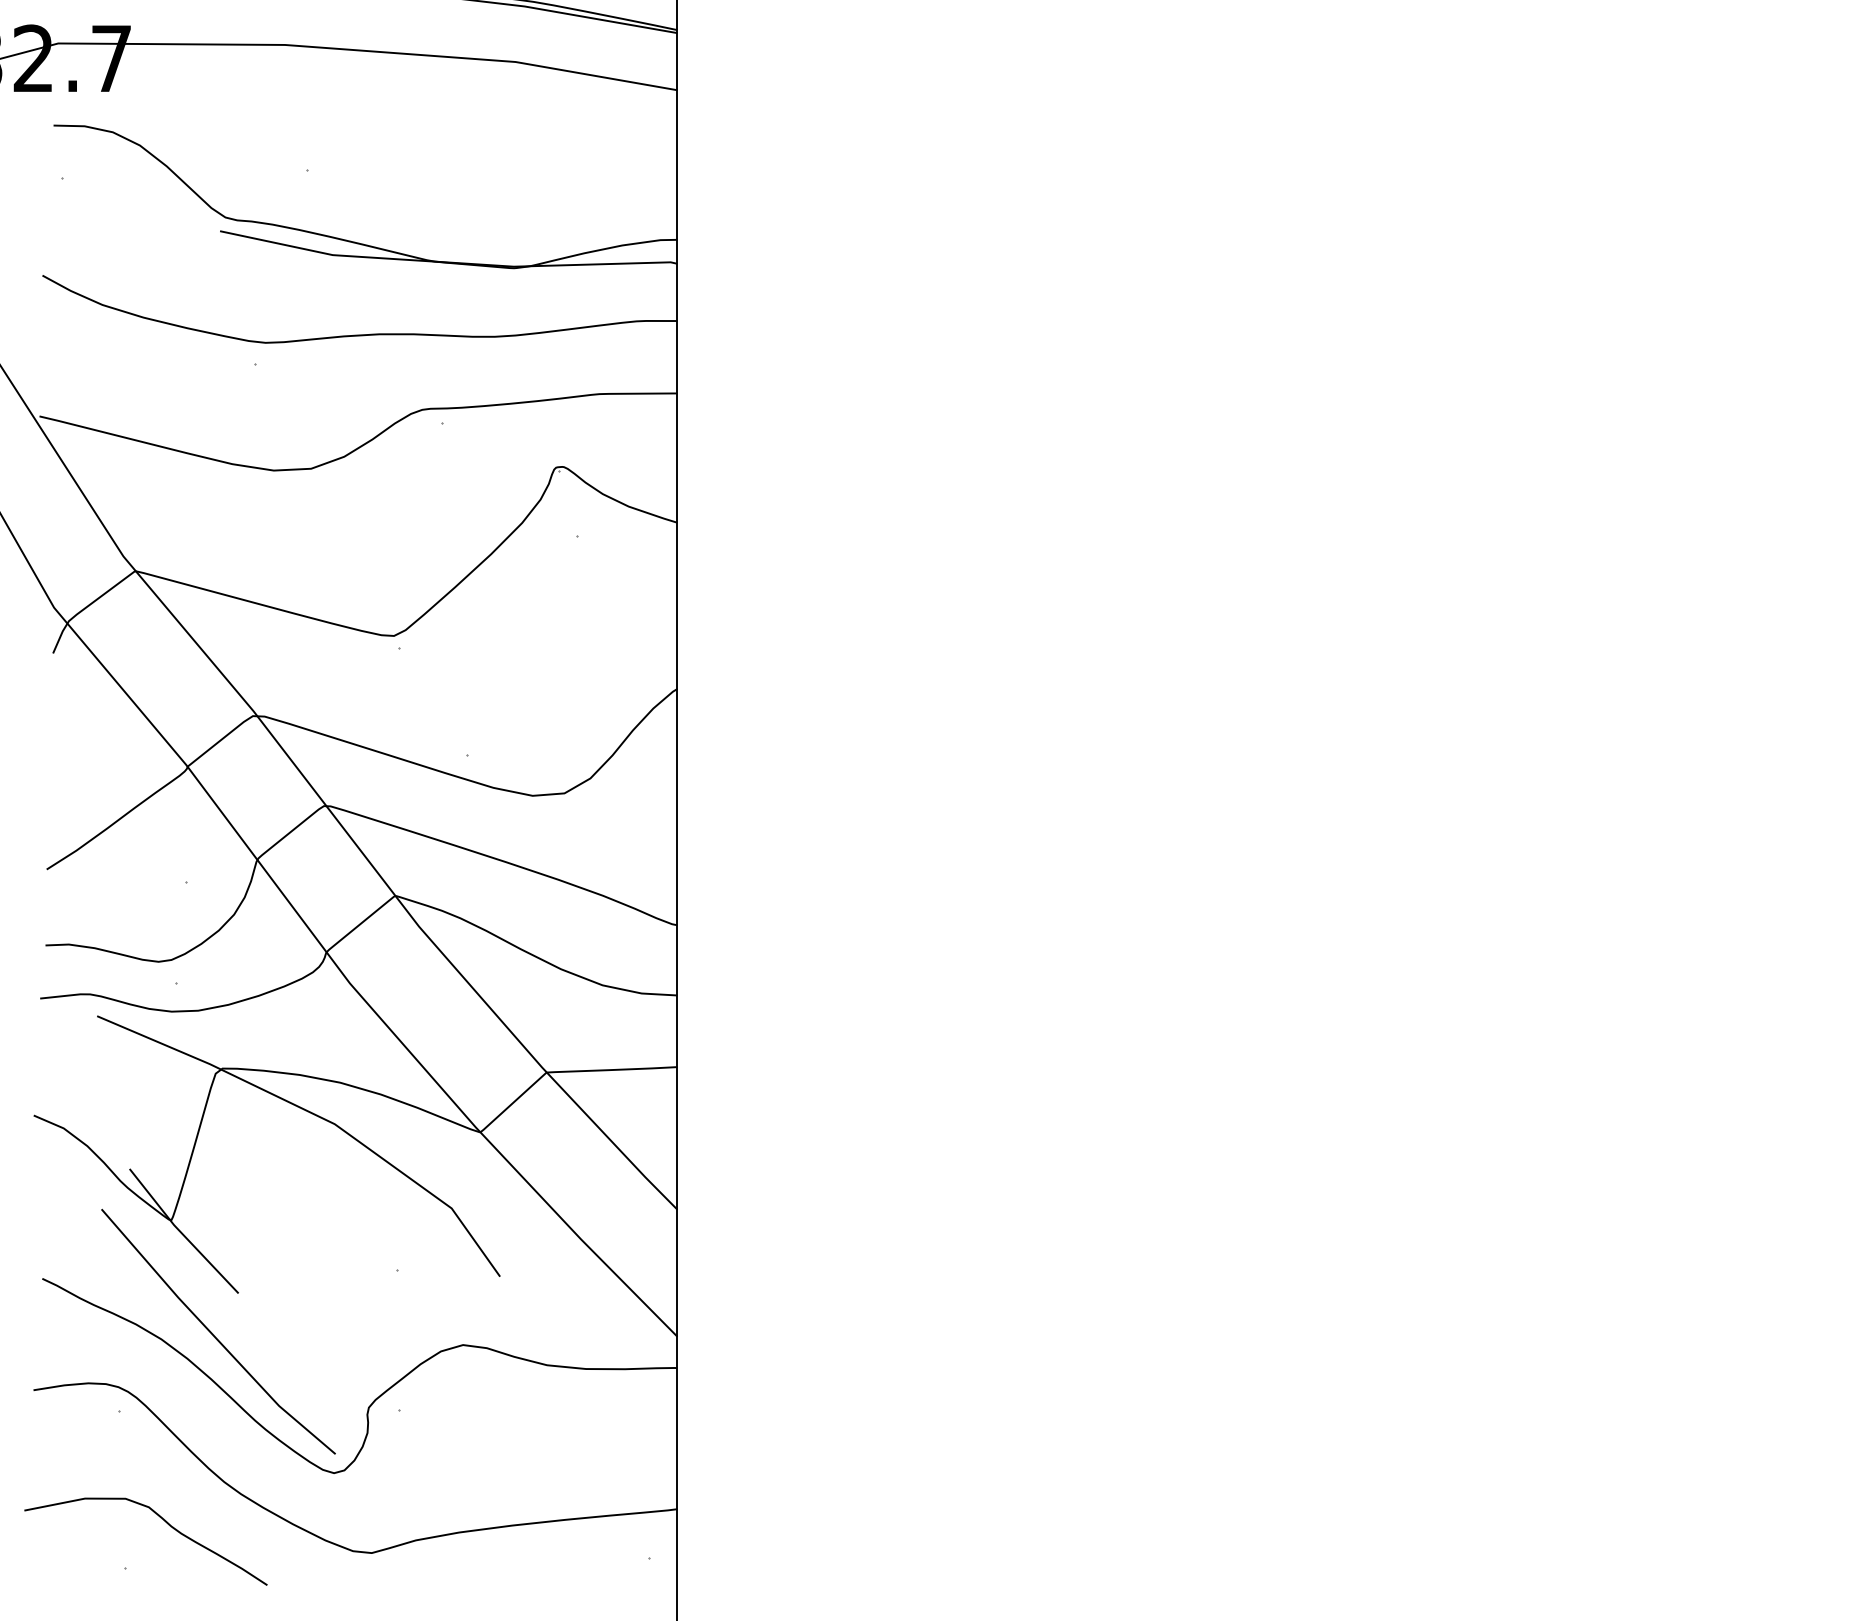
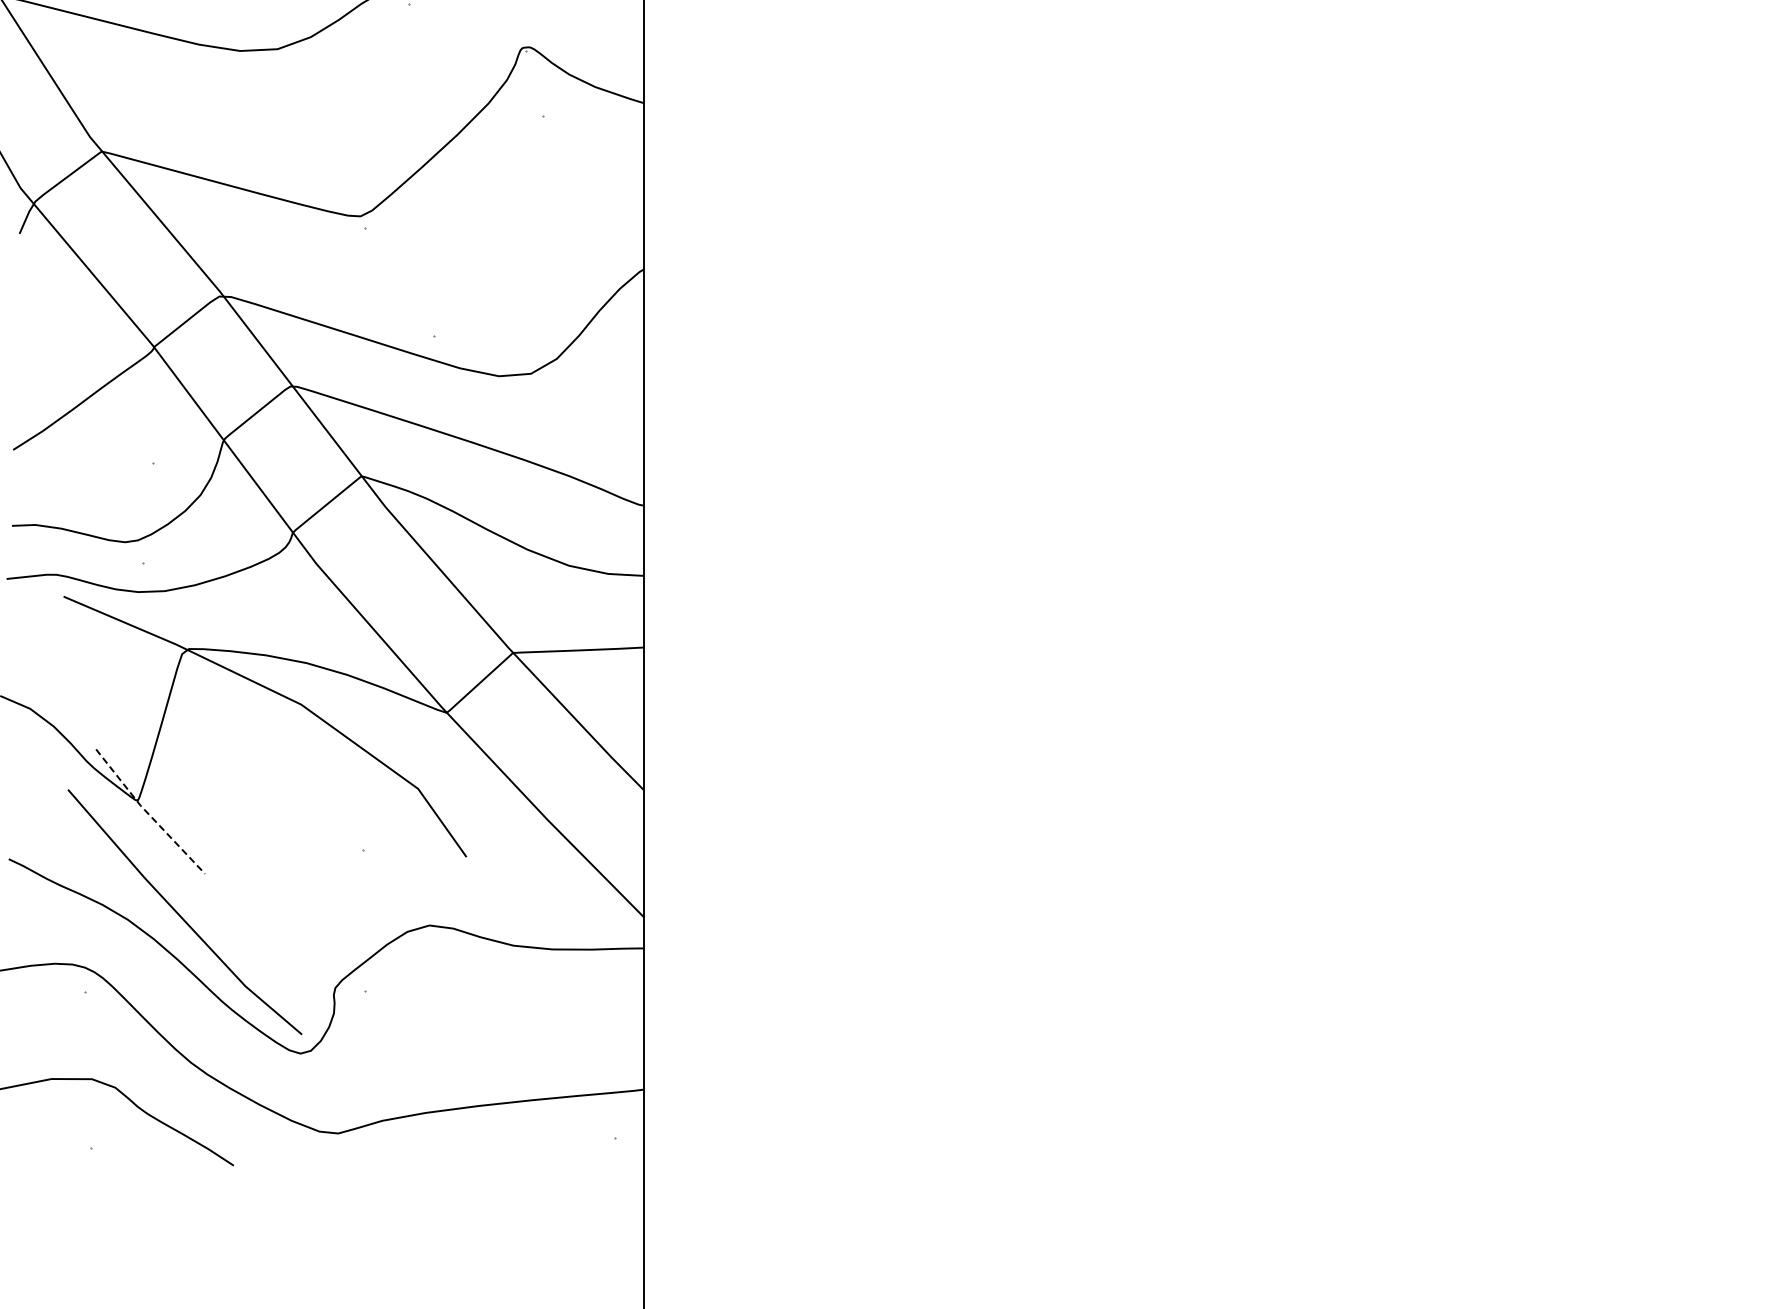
line: (181, 1233) -> (147, 813), solid -> dashed

